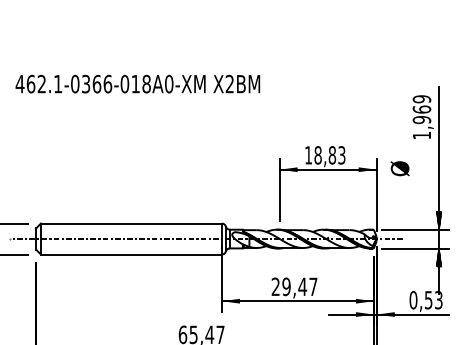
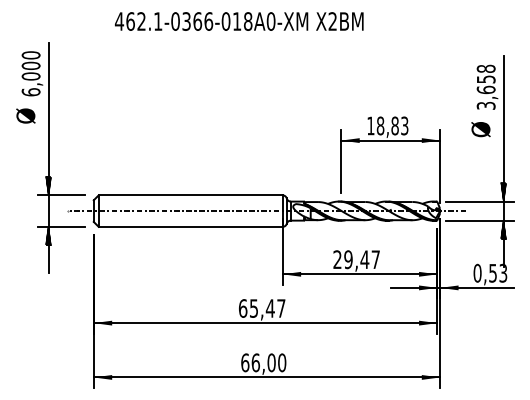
text: (138, 84) -> (239, 21), moved
text: (421, 116) -> (485, 86), 1,969 -> 3,658
text: (399, 168) -> (480, 129), moved

